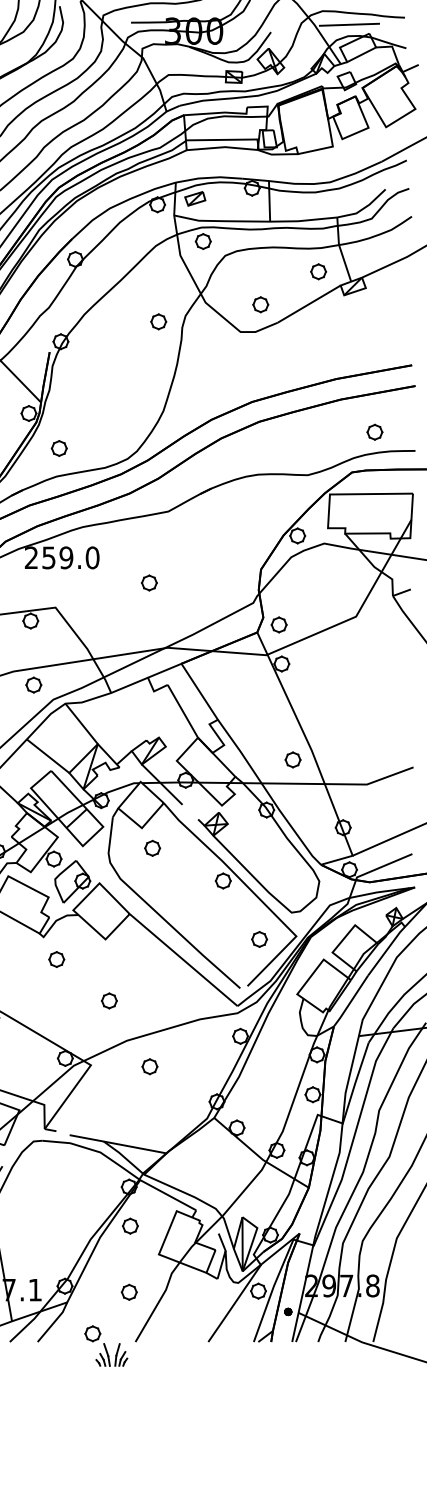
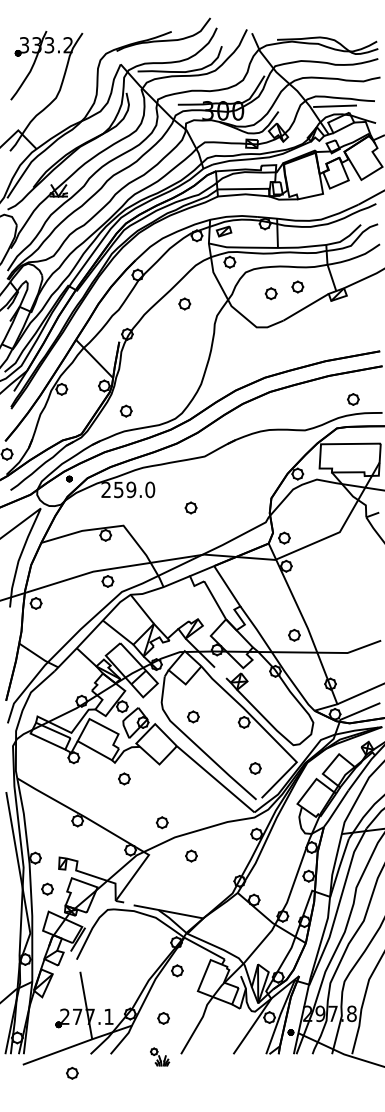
part: (318, 271) -> (297, 286), moved
part: (259, 304) -> (270, 293), moved
part: (158, 321) -> (184, 303), moved
part: (152, 847) -> (193, 716), moved
part: (259, 939) -> (255, 768), moved
part: (108, 1000) -> (161, 822), moved
part: (129, 1292) -> (163, 1018), moved
part: (105, 1345) -> (159, 1056), size x0.6

